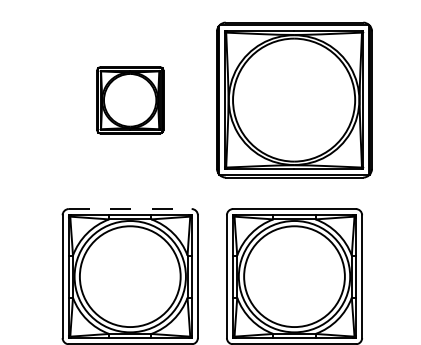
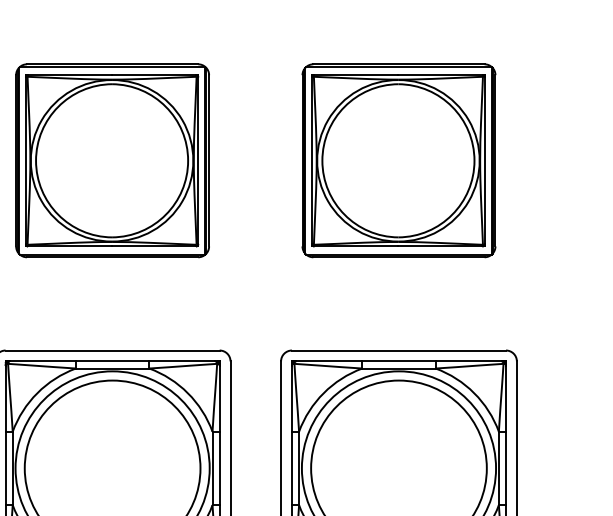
part: (130, 100) -> (113, 161), size x1.67
part: (294, 100) -> (398, 161), size x0.71
line: (130, 209) -> (113, 351), dashed -> solid

